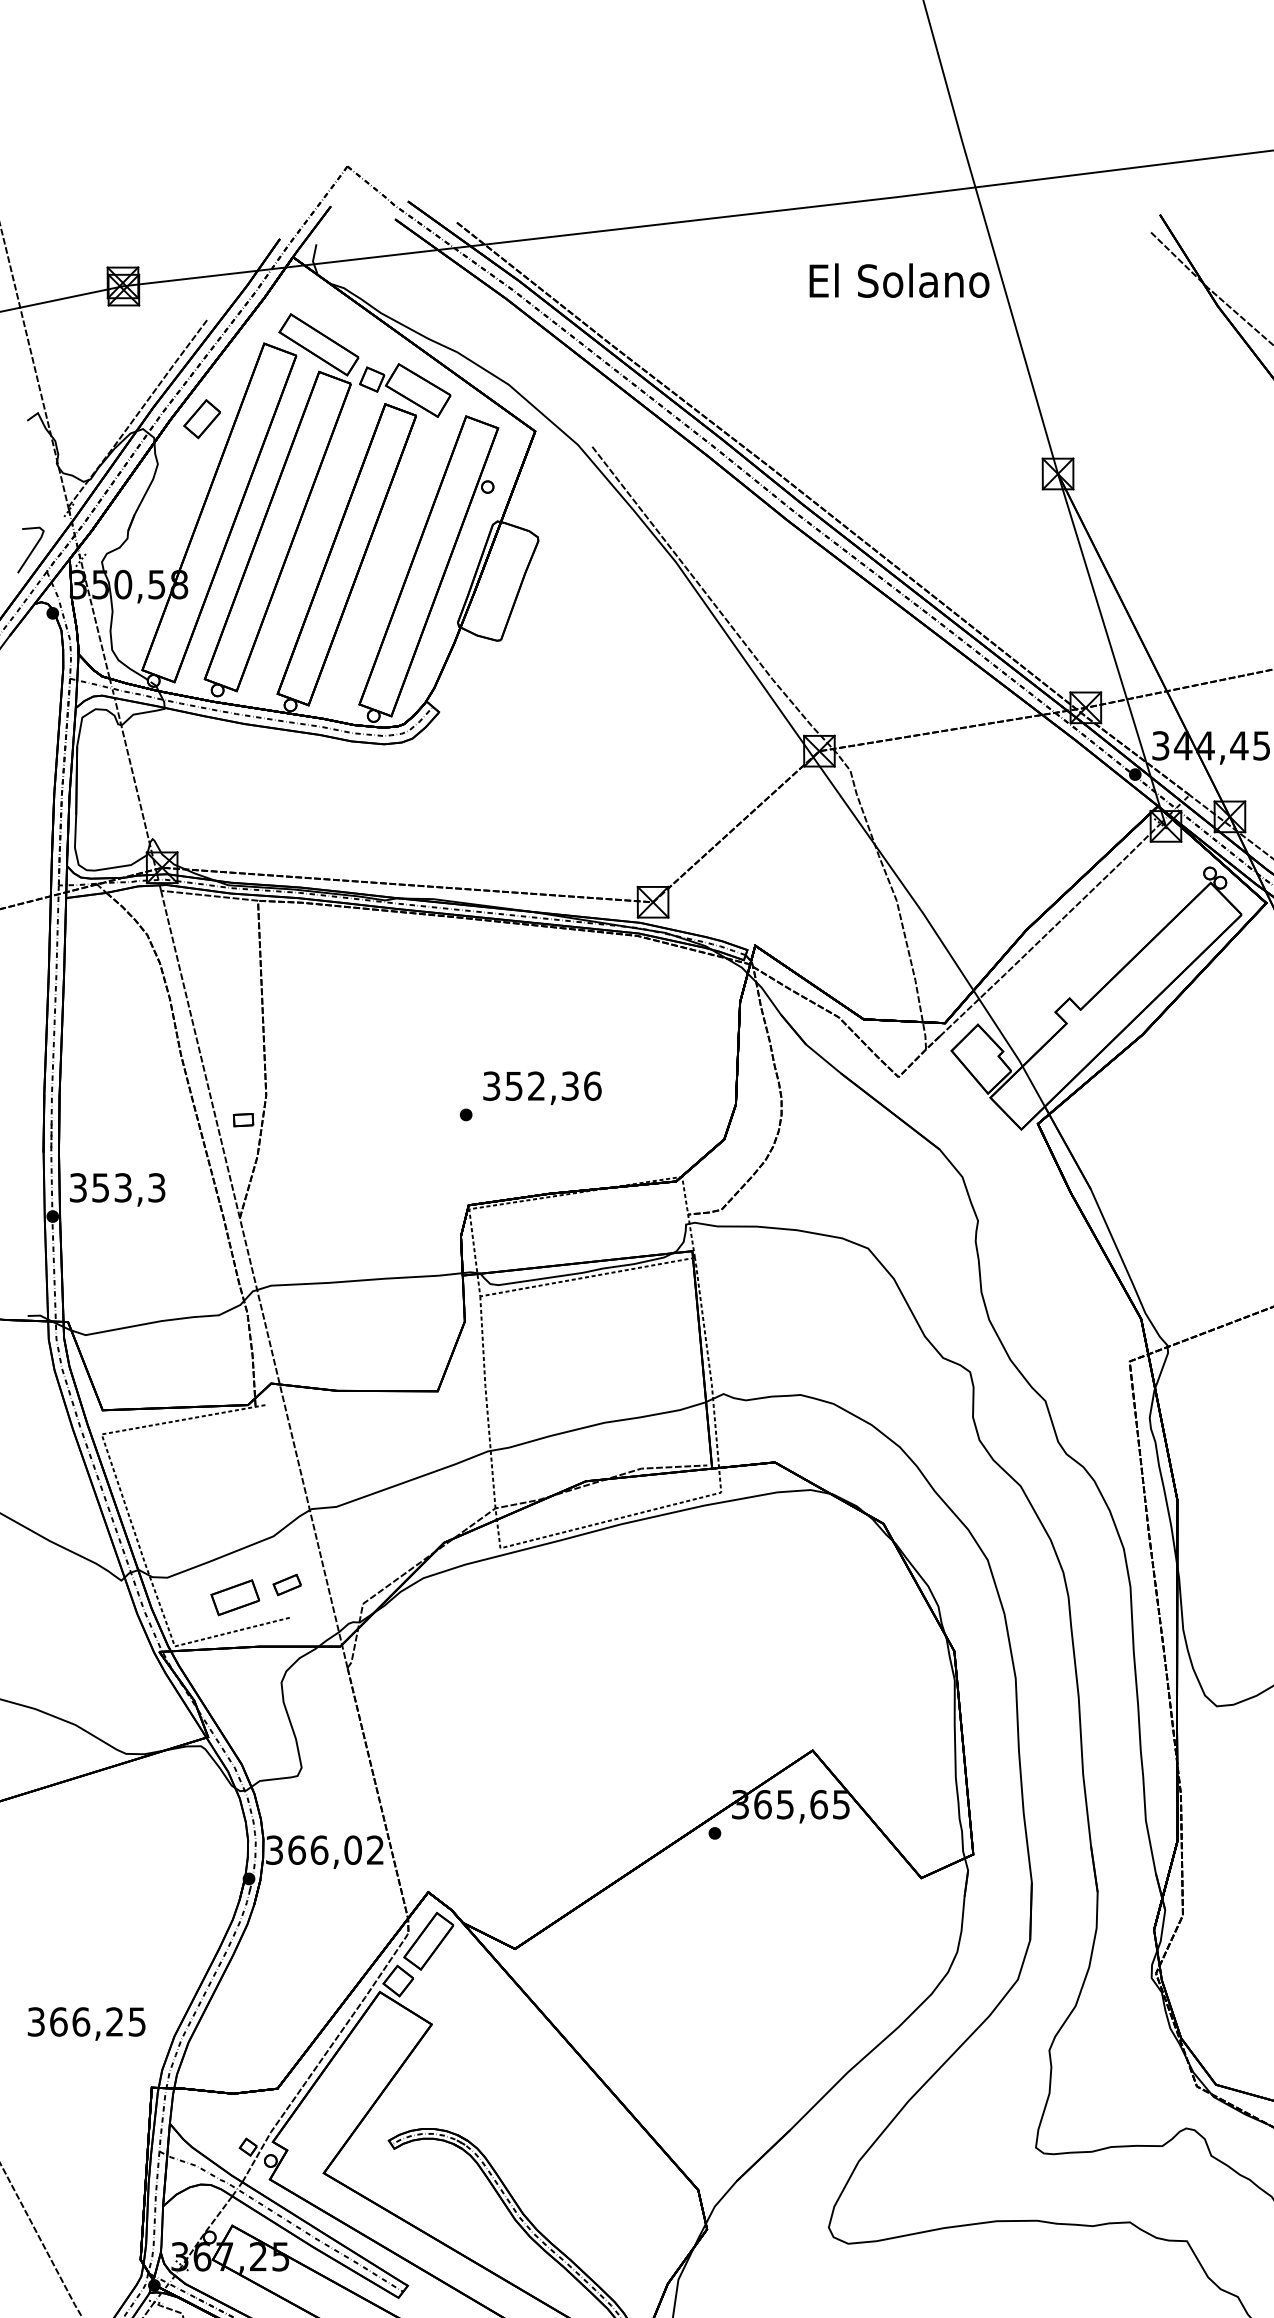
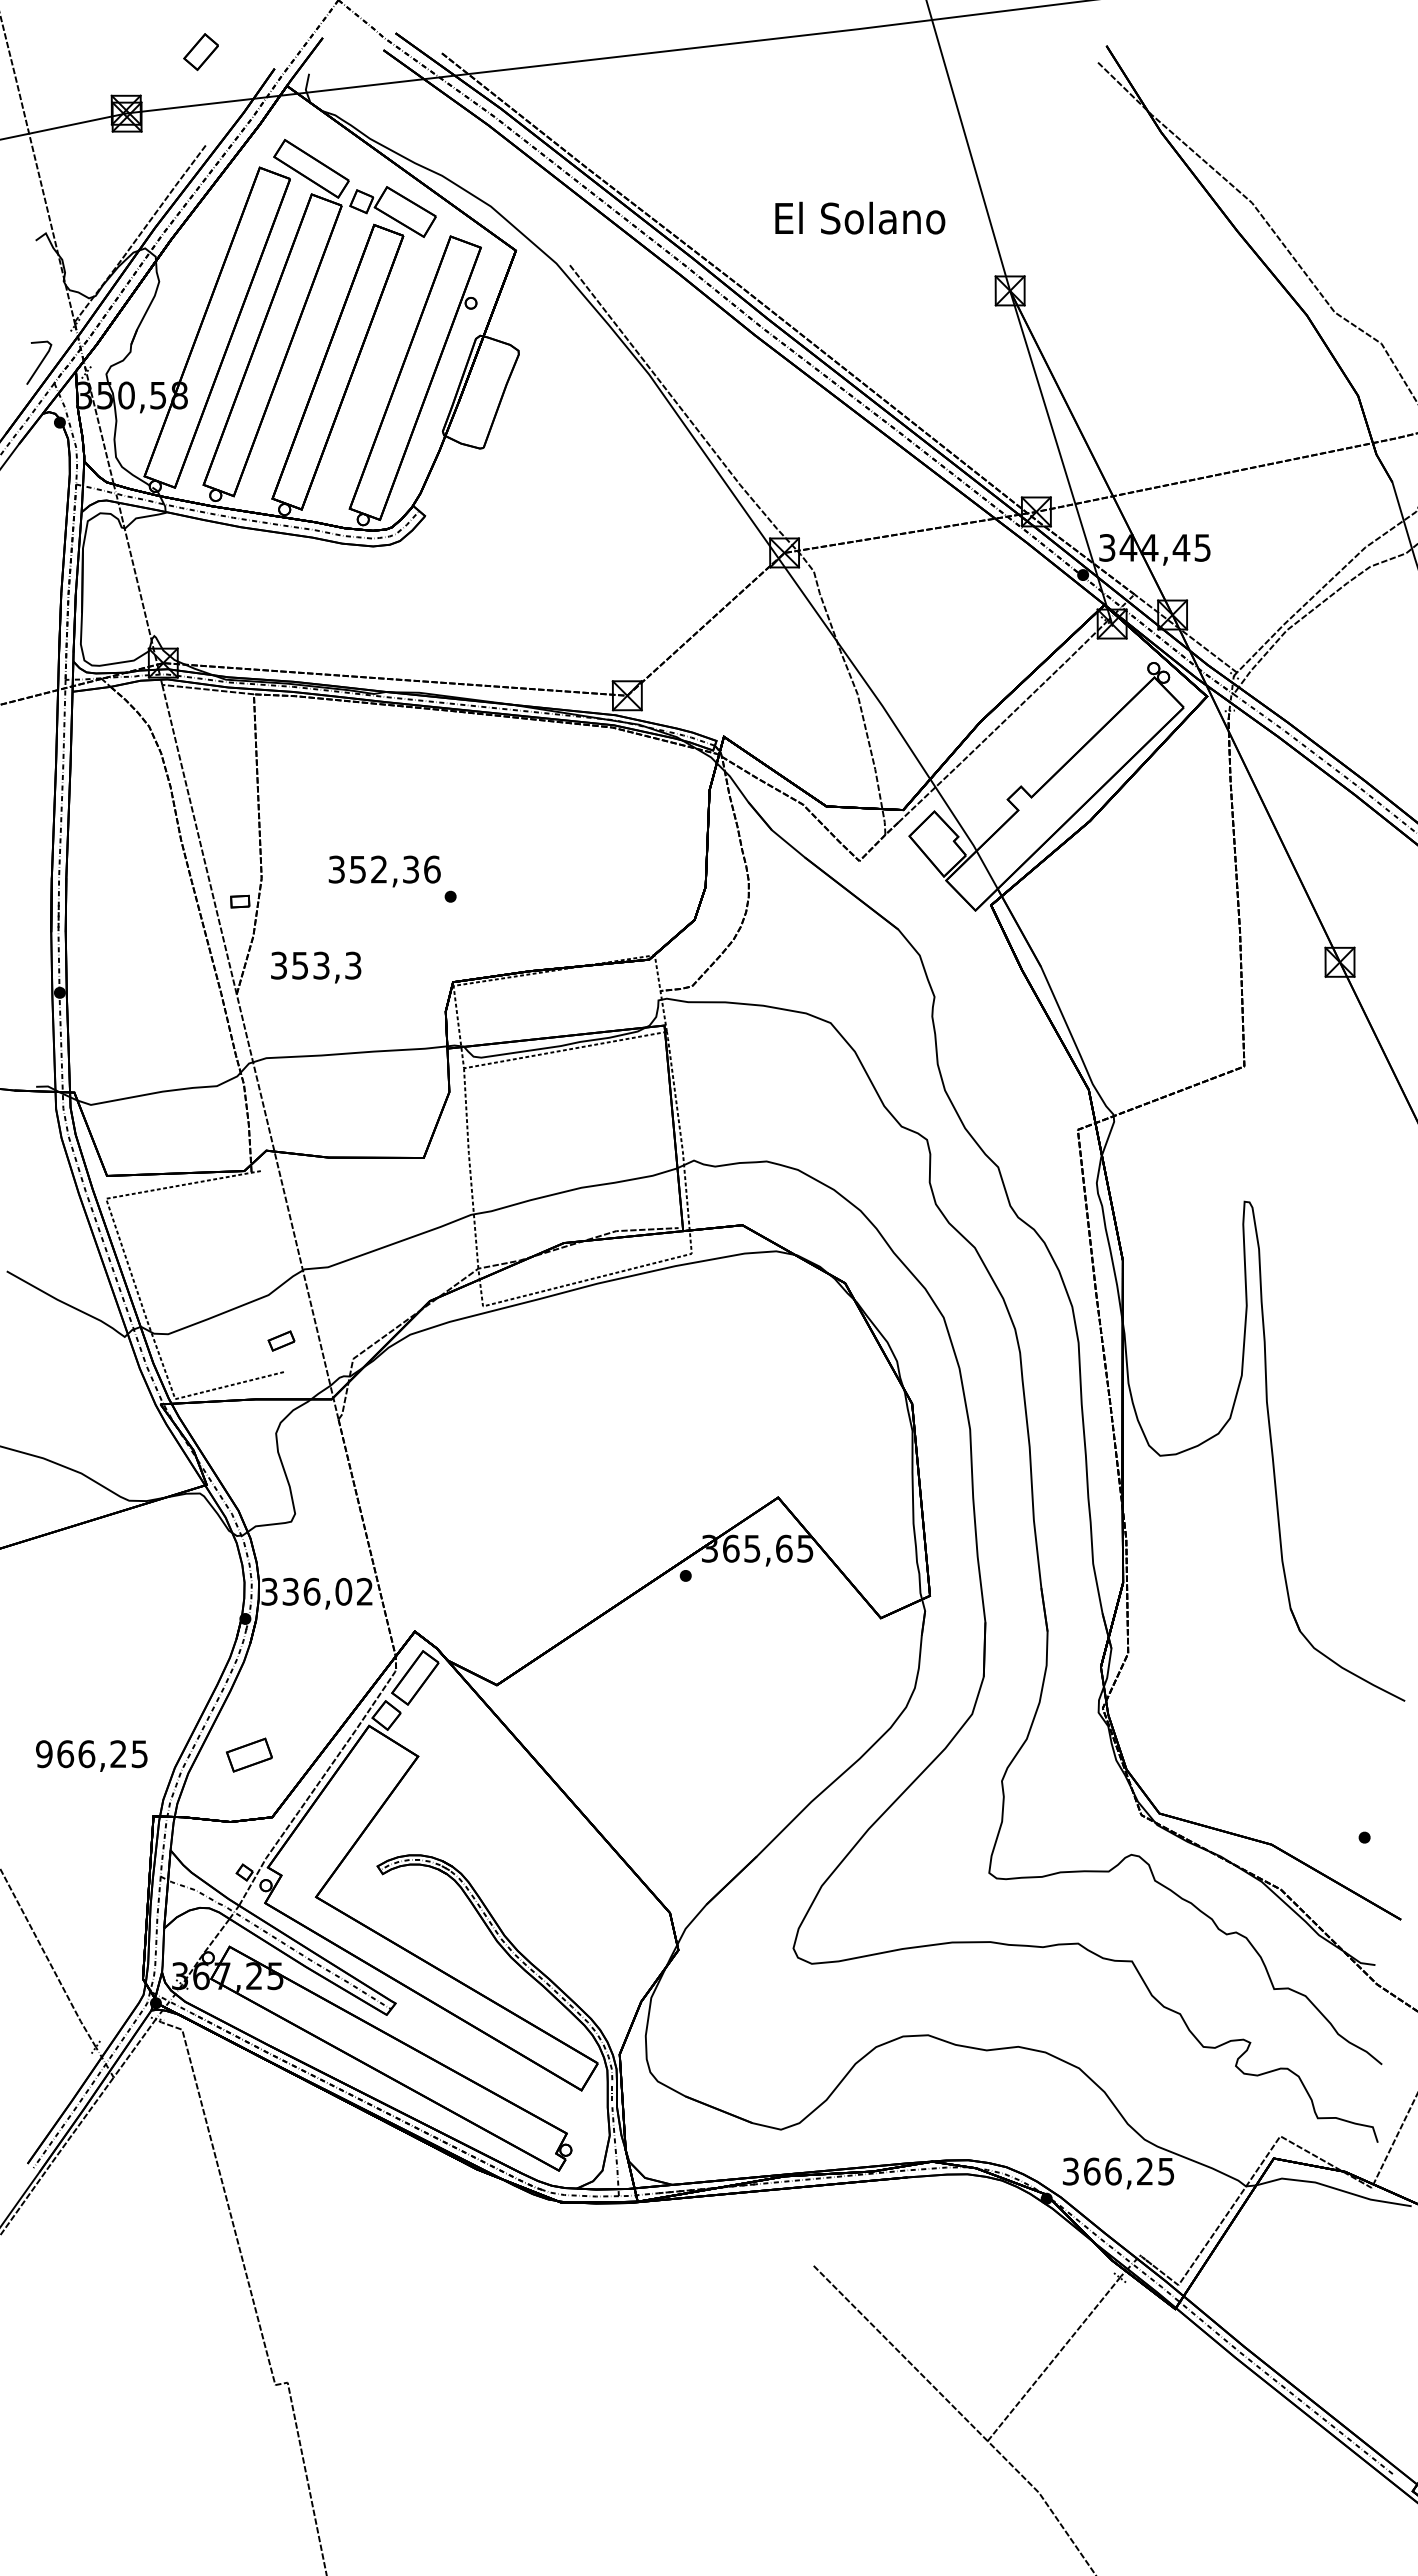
text: (899, 279) -> (860, 217), moved
part: (201, 418) -> (200, 51), moved
text: (542, 1088) -> (384, 871), moved
text: (117, 1189) -> (316, 967), moved
part: (235, 1597) -> (249, 1754), moved
text: (296, 1849) -> (290, 1591), 366,02 -> 336,02
text: (36, 2022) -> (44, 1754), 366,25 -> 966,25

